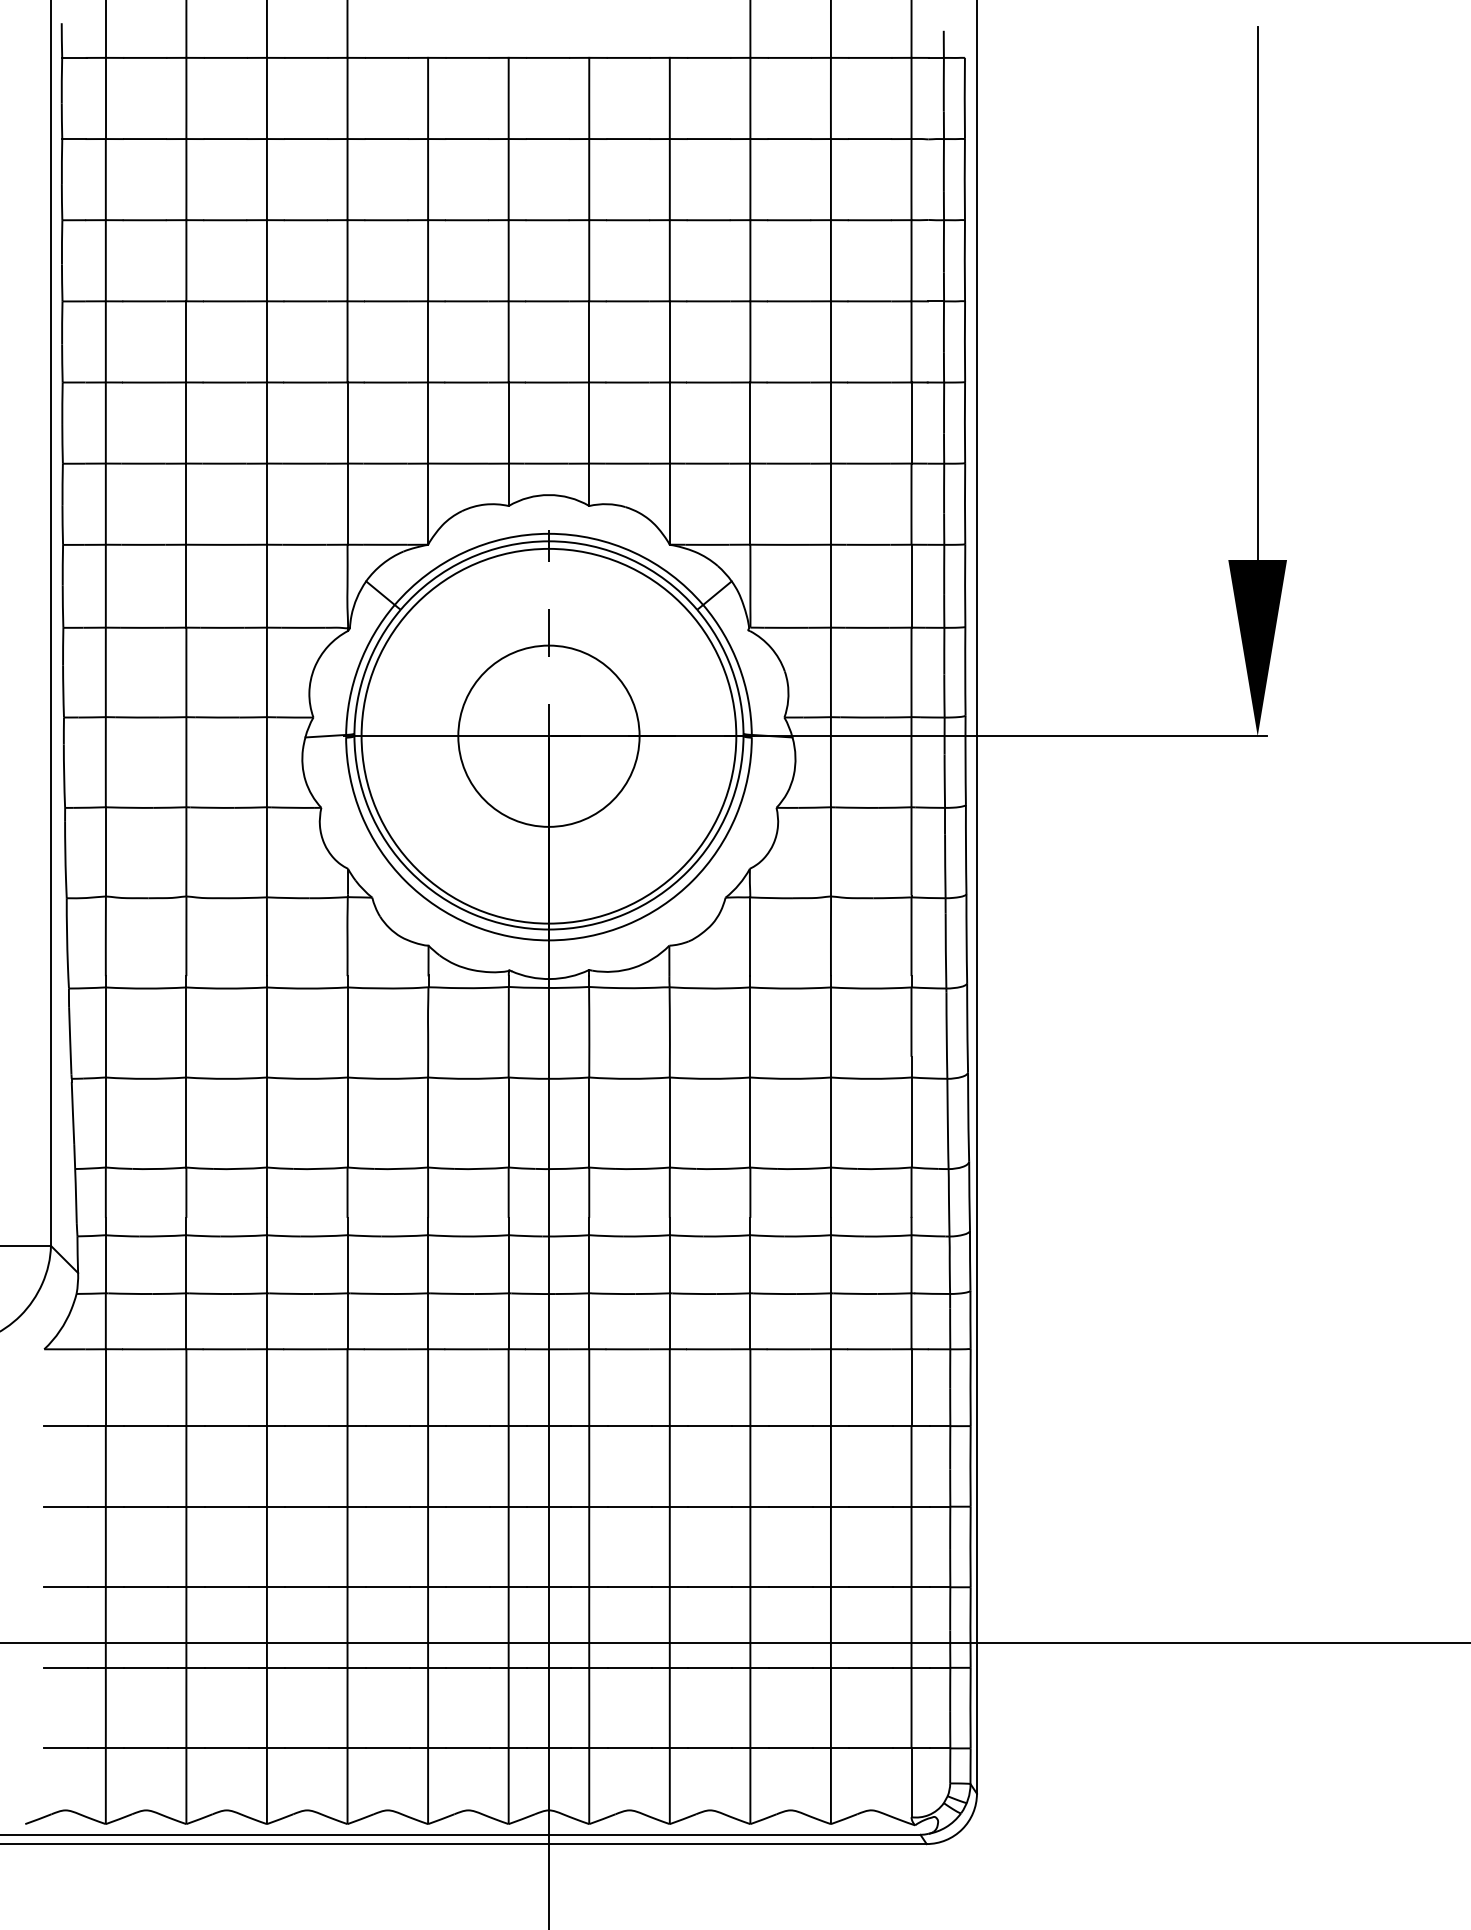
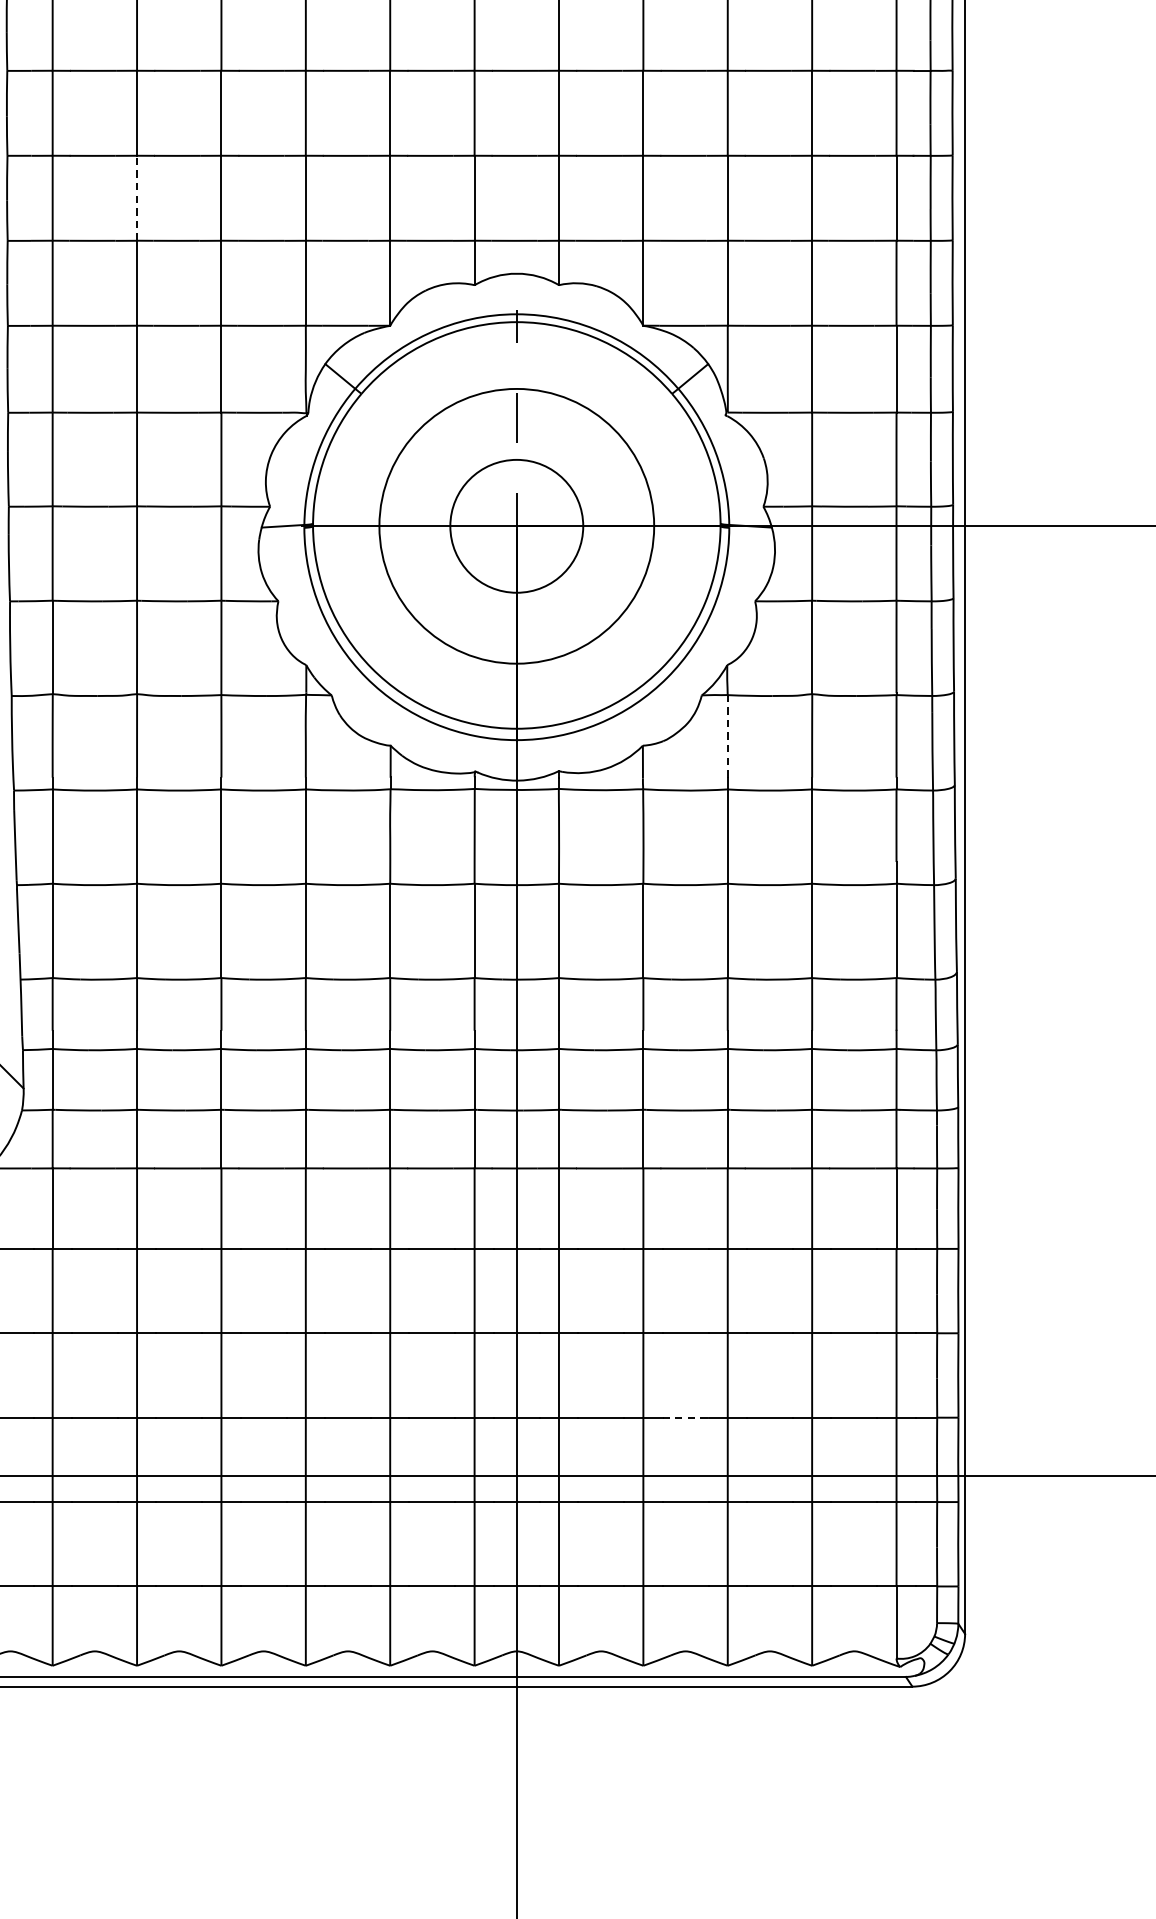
line: (186, 423) -> (137, 198), solid -> dashed
circle: (548, 735) -> (516, 525), size x0.7
circle: (548, 735) -> (516, 525), size x0.7
line: (750, 936) -> (727, 736), solid -> dashed
line: (710, 1587) -> (685, 1417), solid -> dashed

